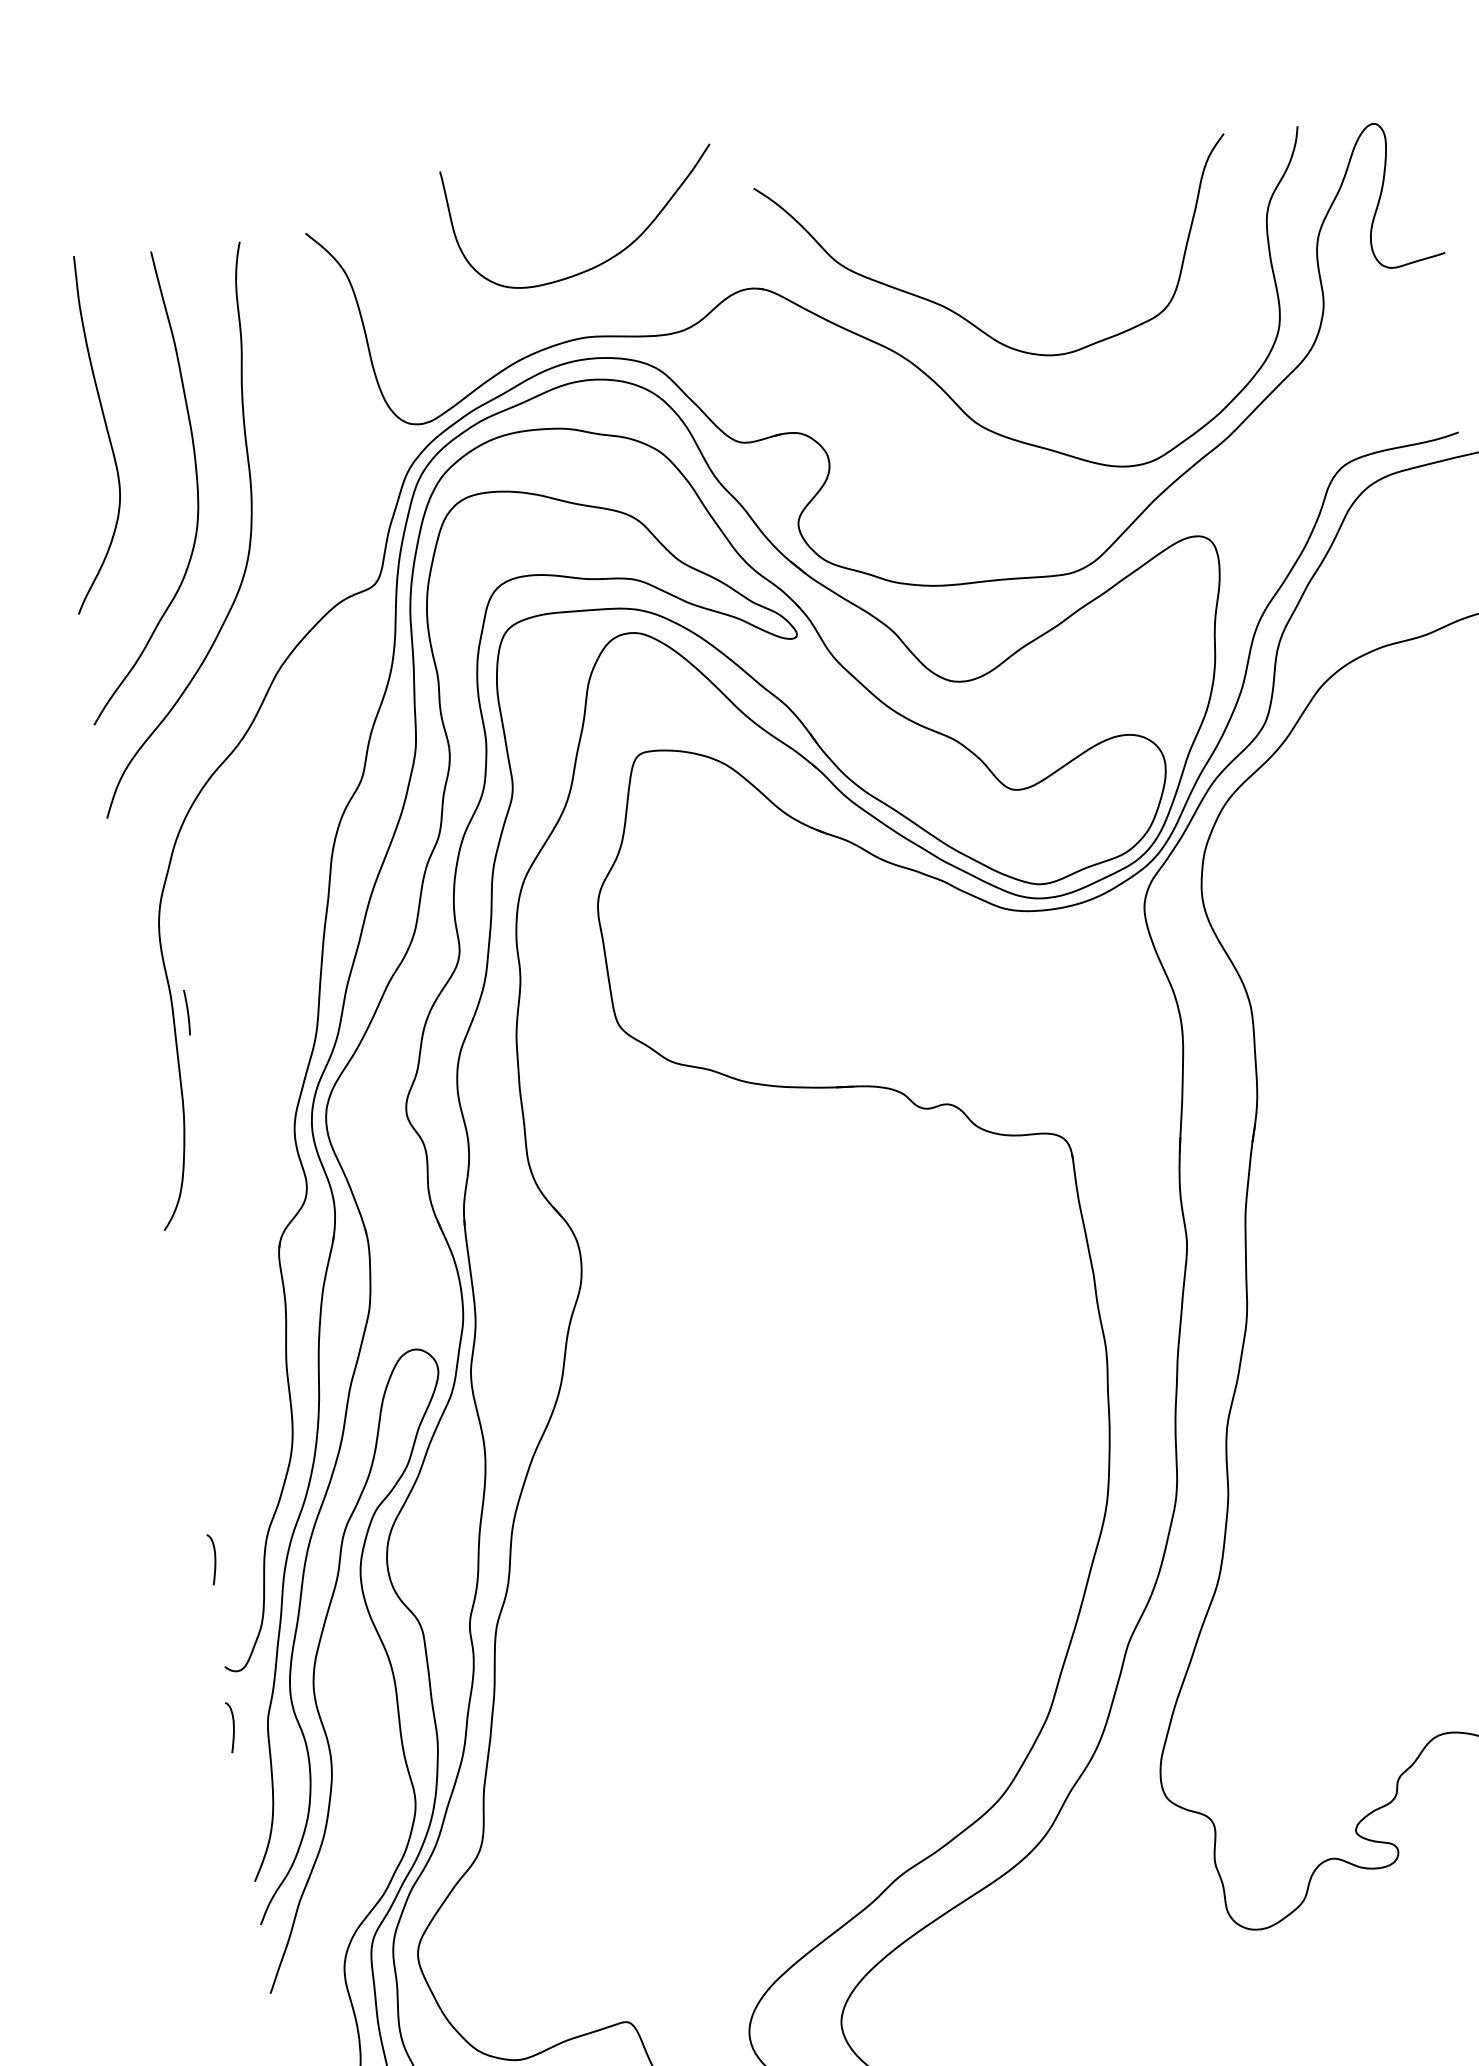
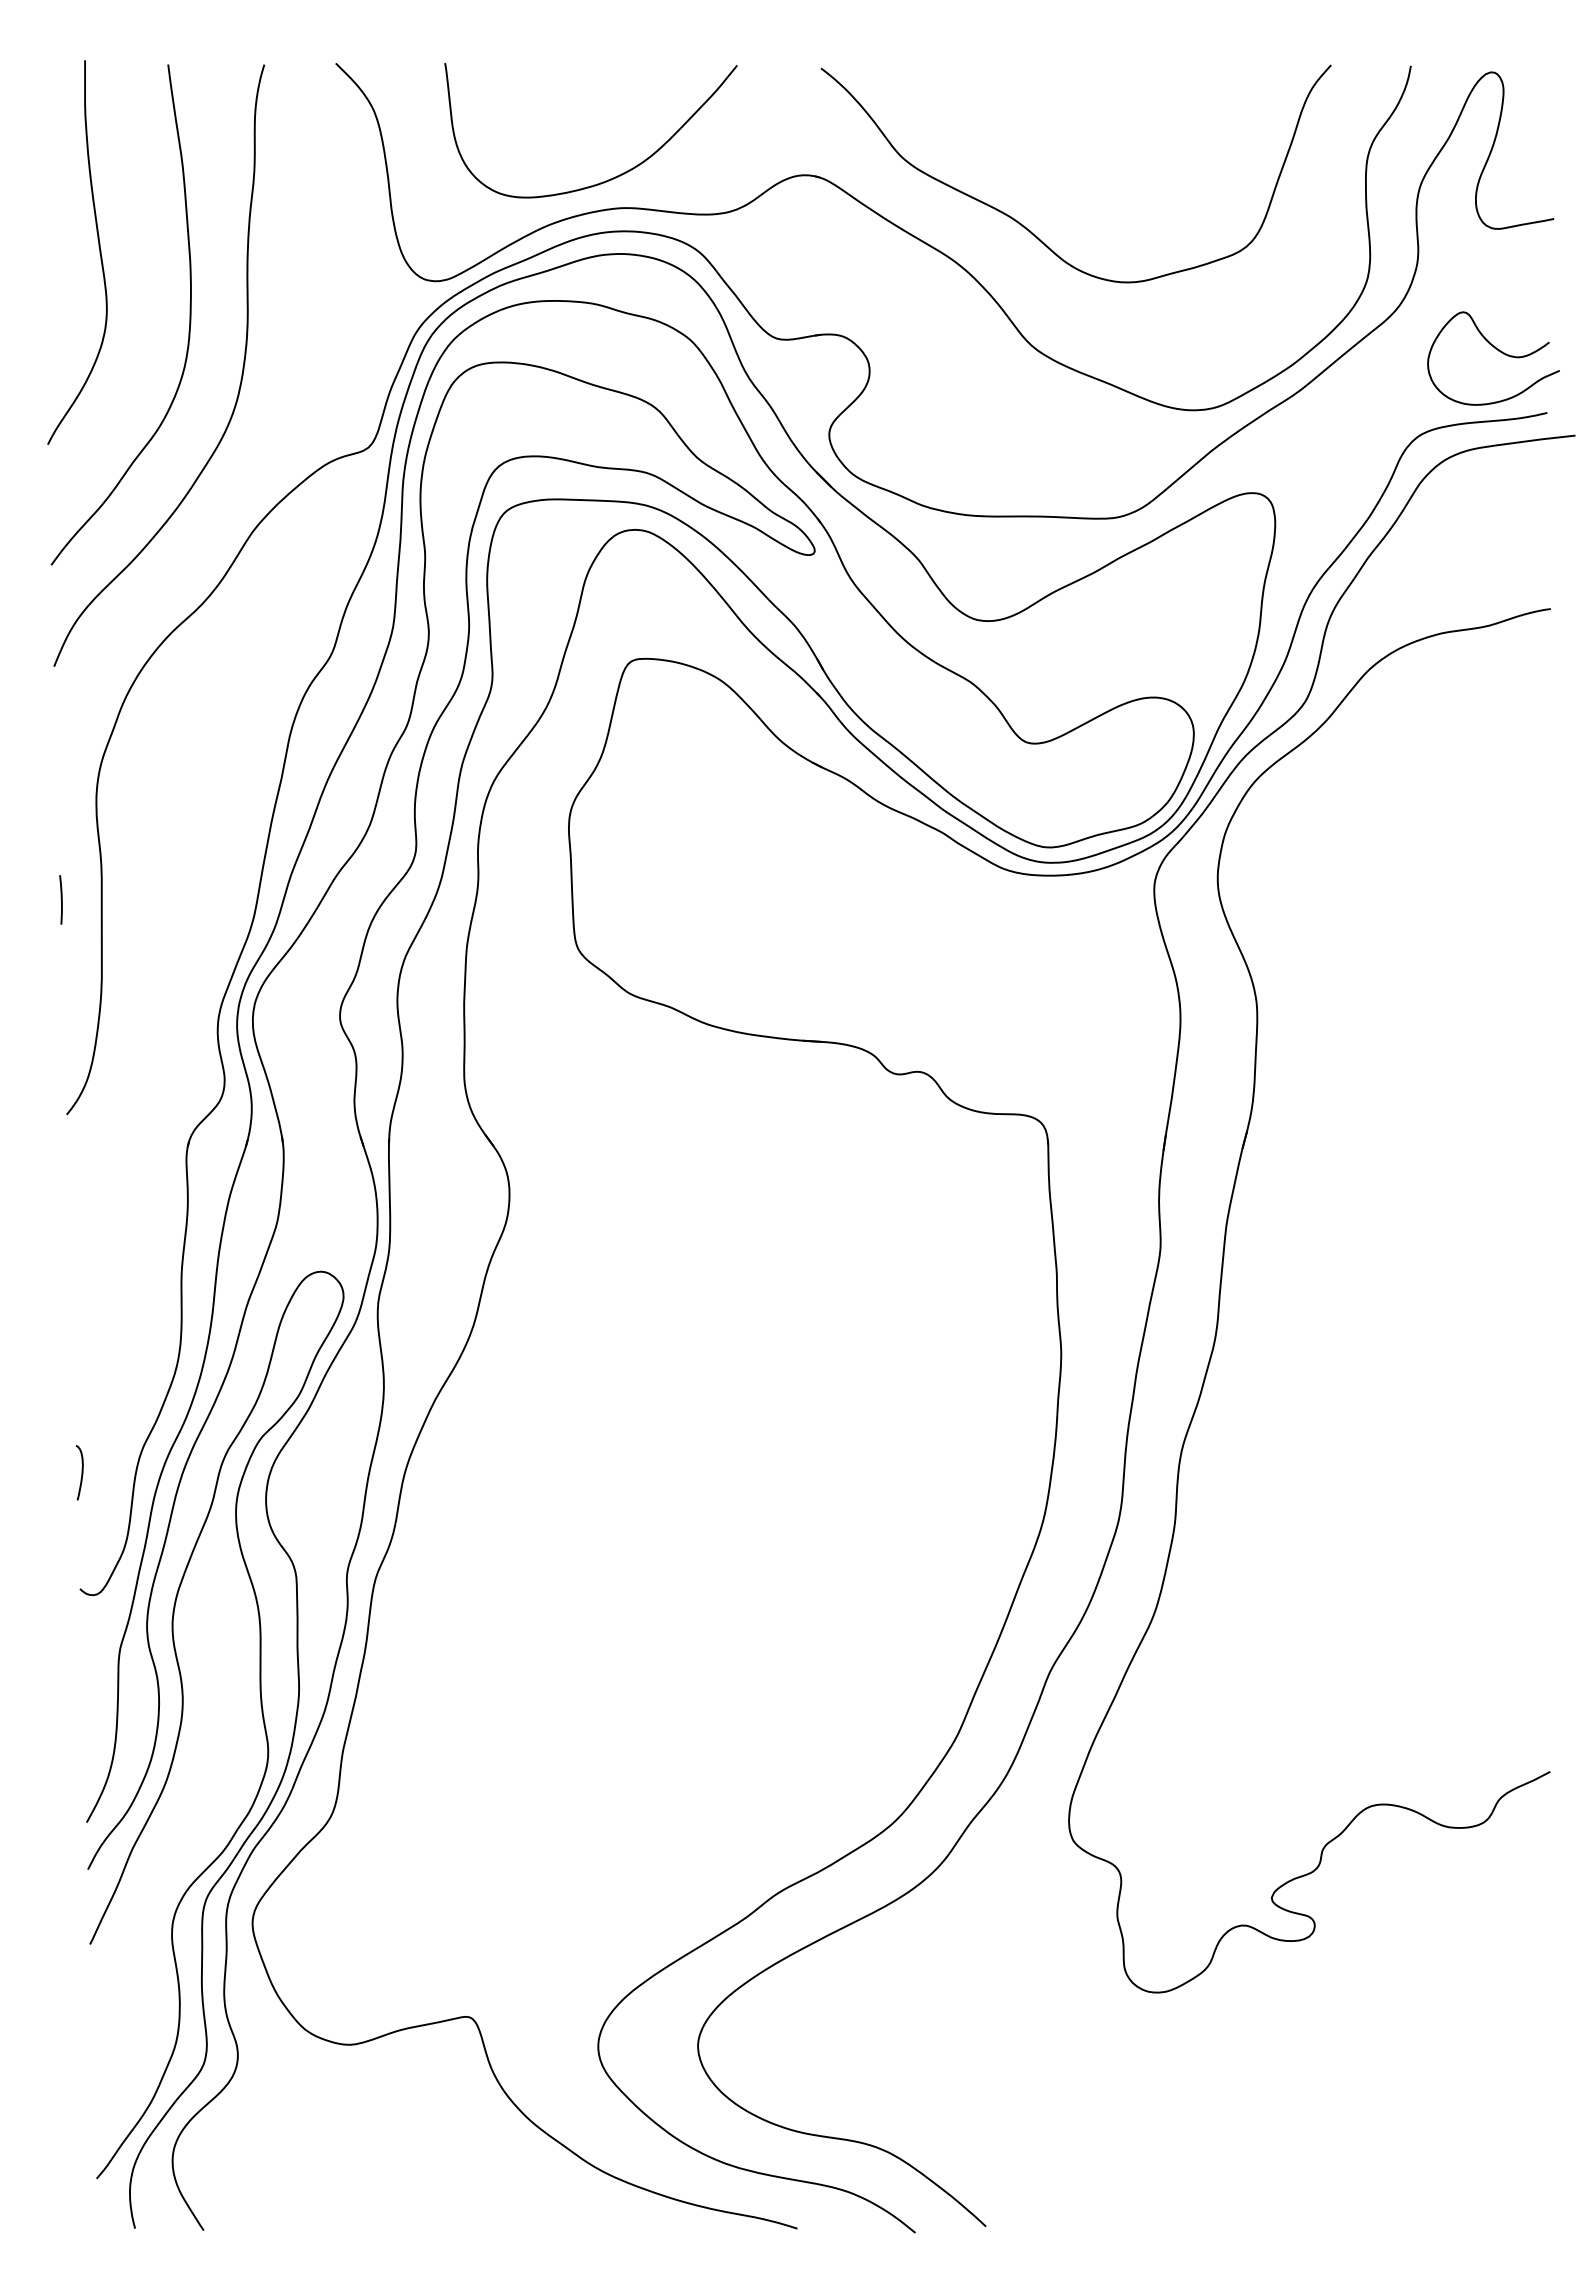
curve: (606, 260) -> (612, 177), moved
curve: (1407, 380) -> (1498, 351), added
line: (186, 1012) -> (60, 899), moved
curve: (232, 1727) -> (81, 1654), removed

